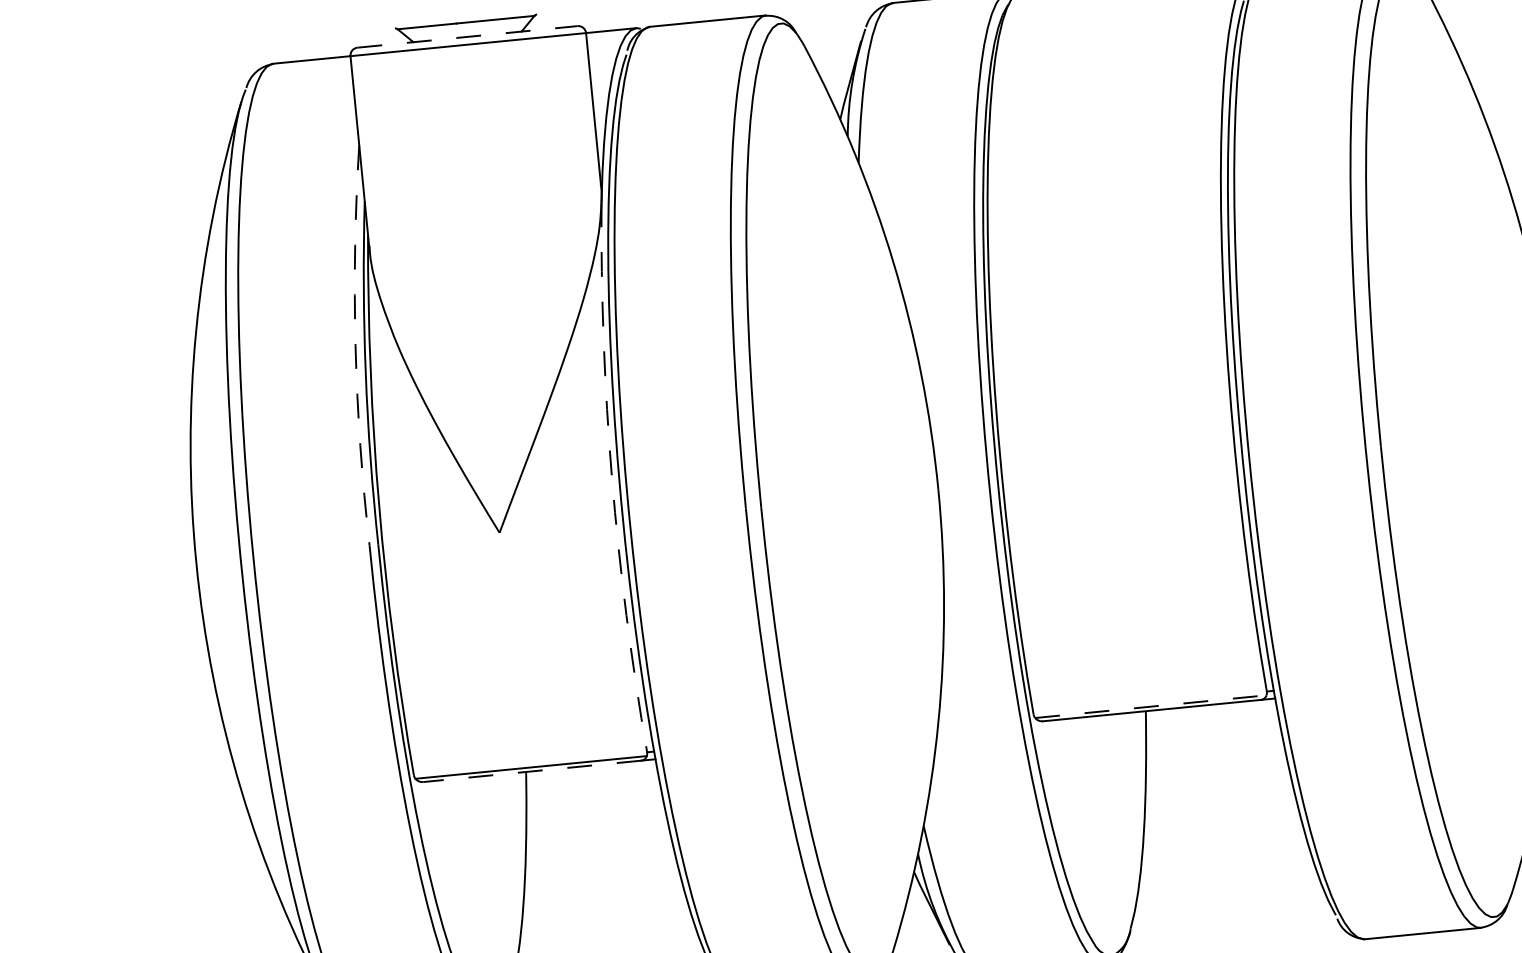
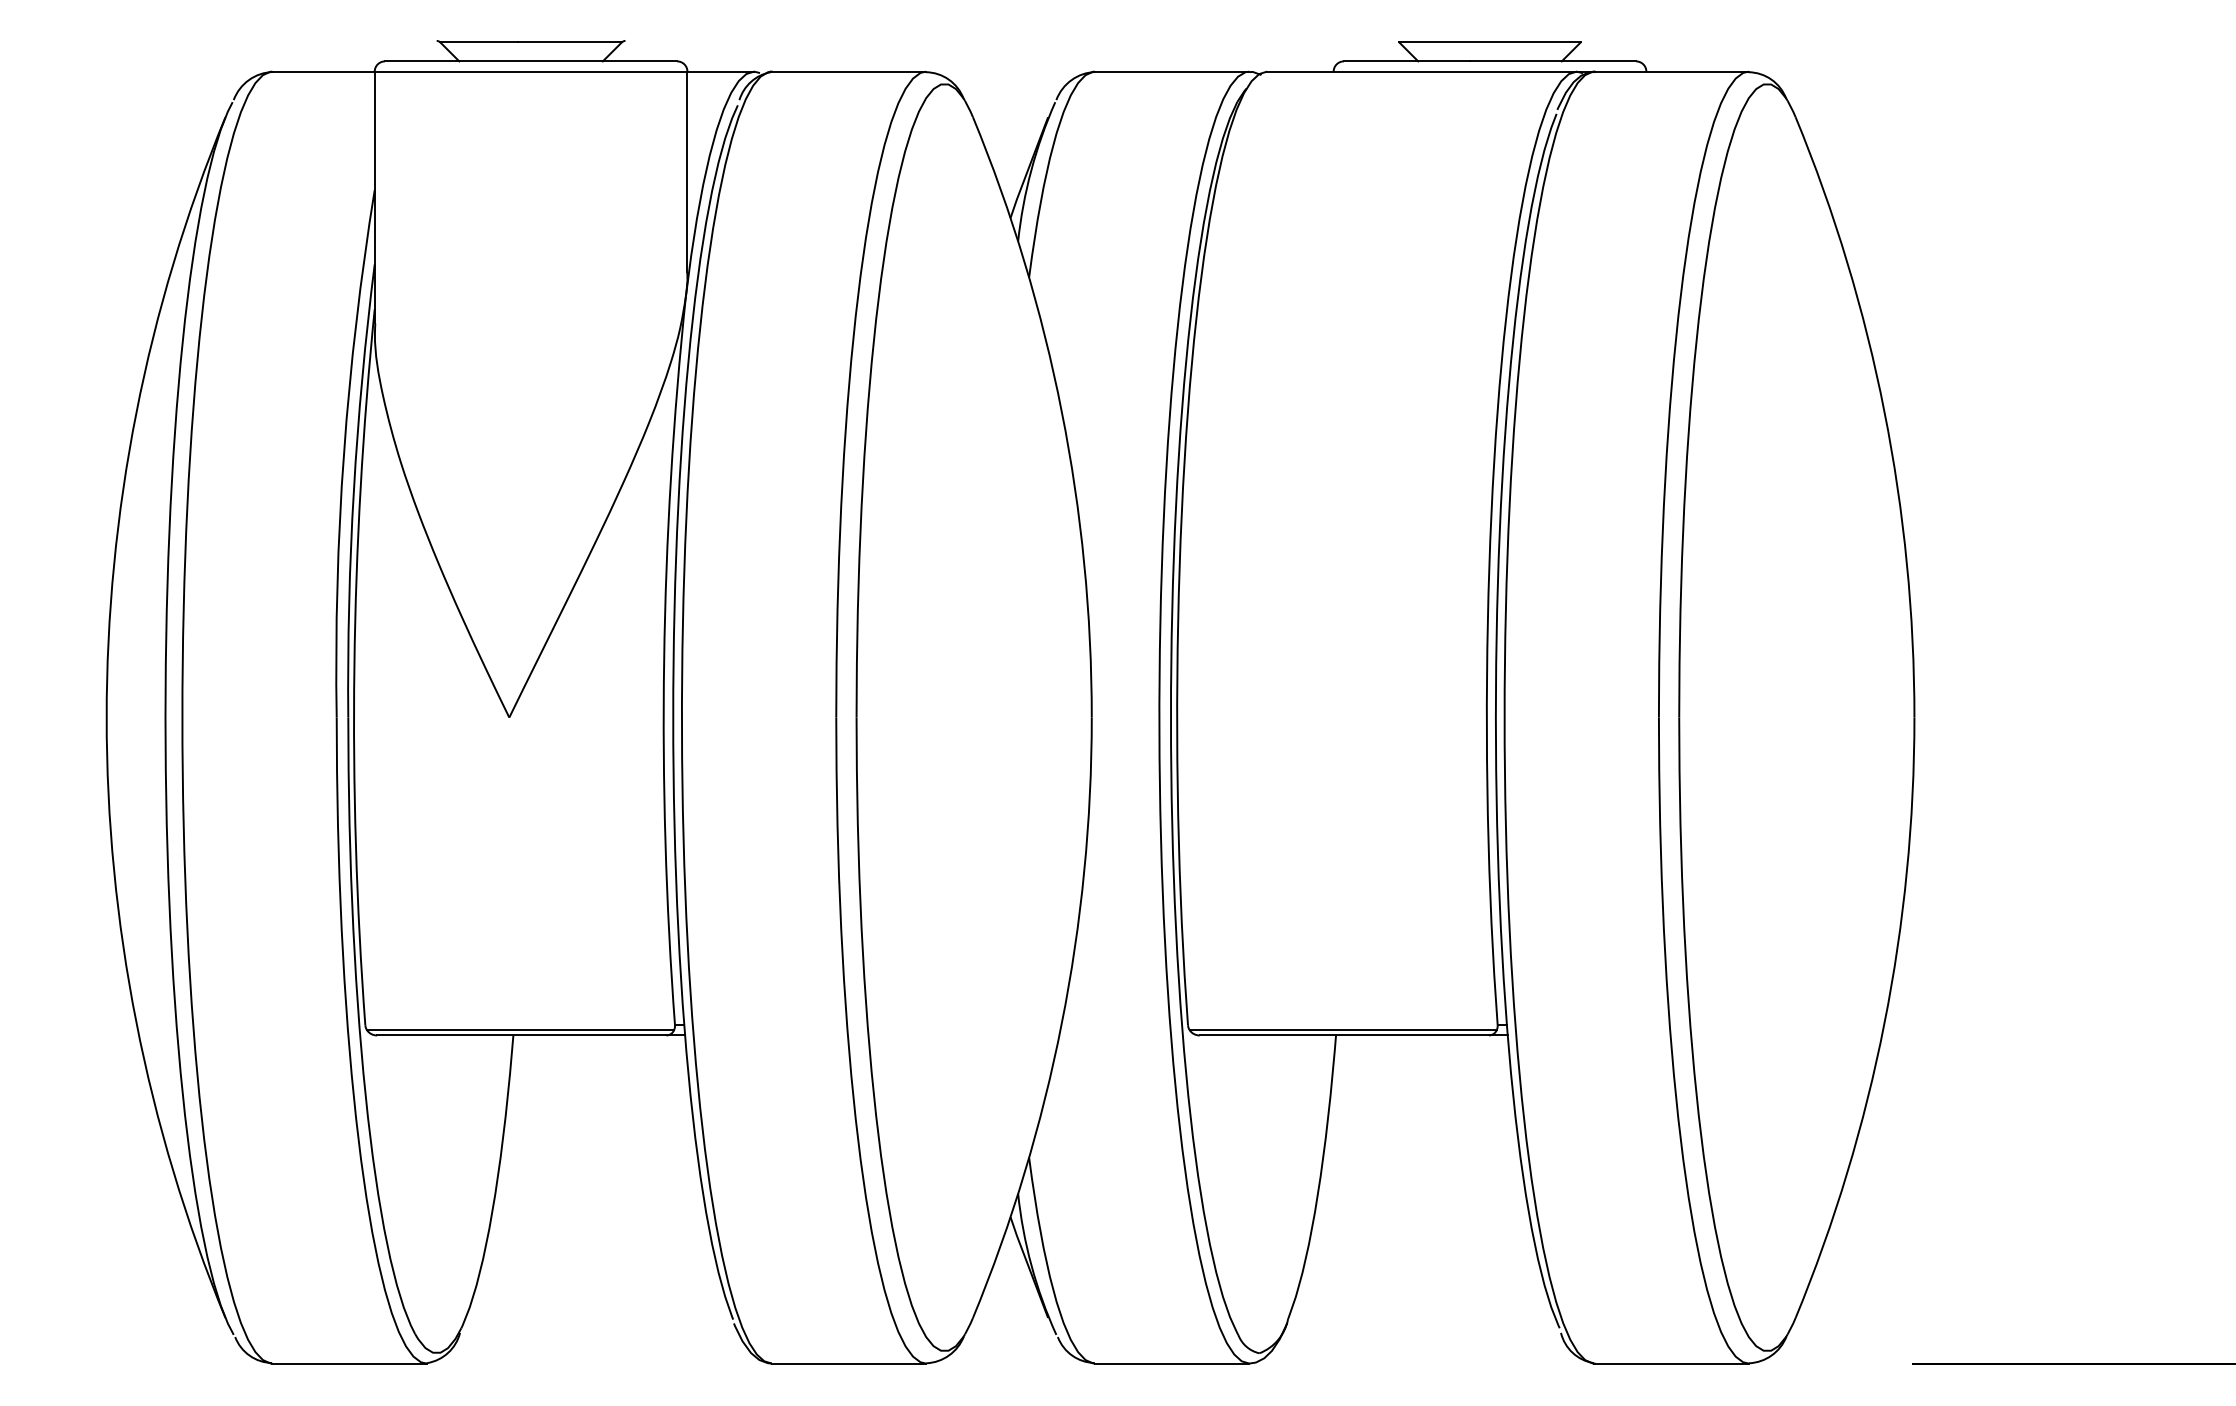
line: (467, 36) -> (531, 61), dashed -> solid
arc: (355, 346) -> (344, 453), dashed -> solid
arc: (612, 478) -> (664, 660), dashed -> solid
line: (1151, 706) -> (1343, 1030), dashed -> solid
line: (532, 771) -> (521, 1035), dashed -> solid

